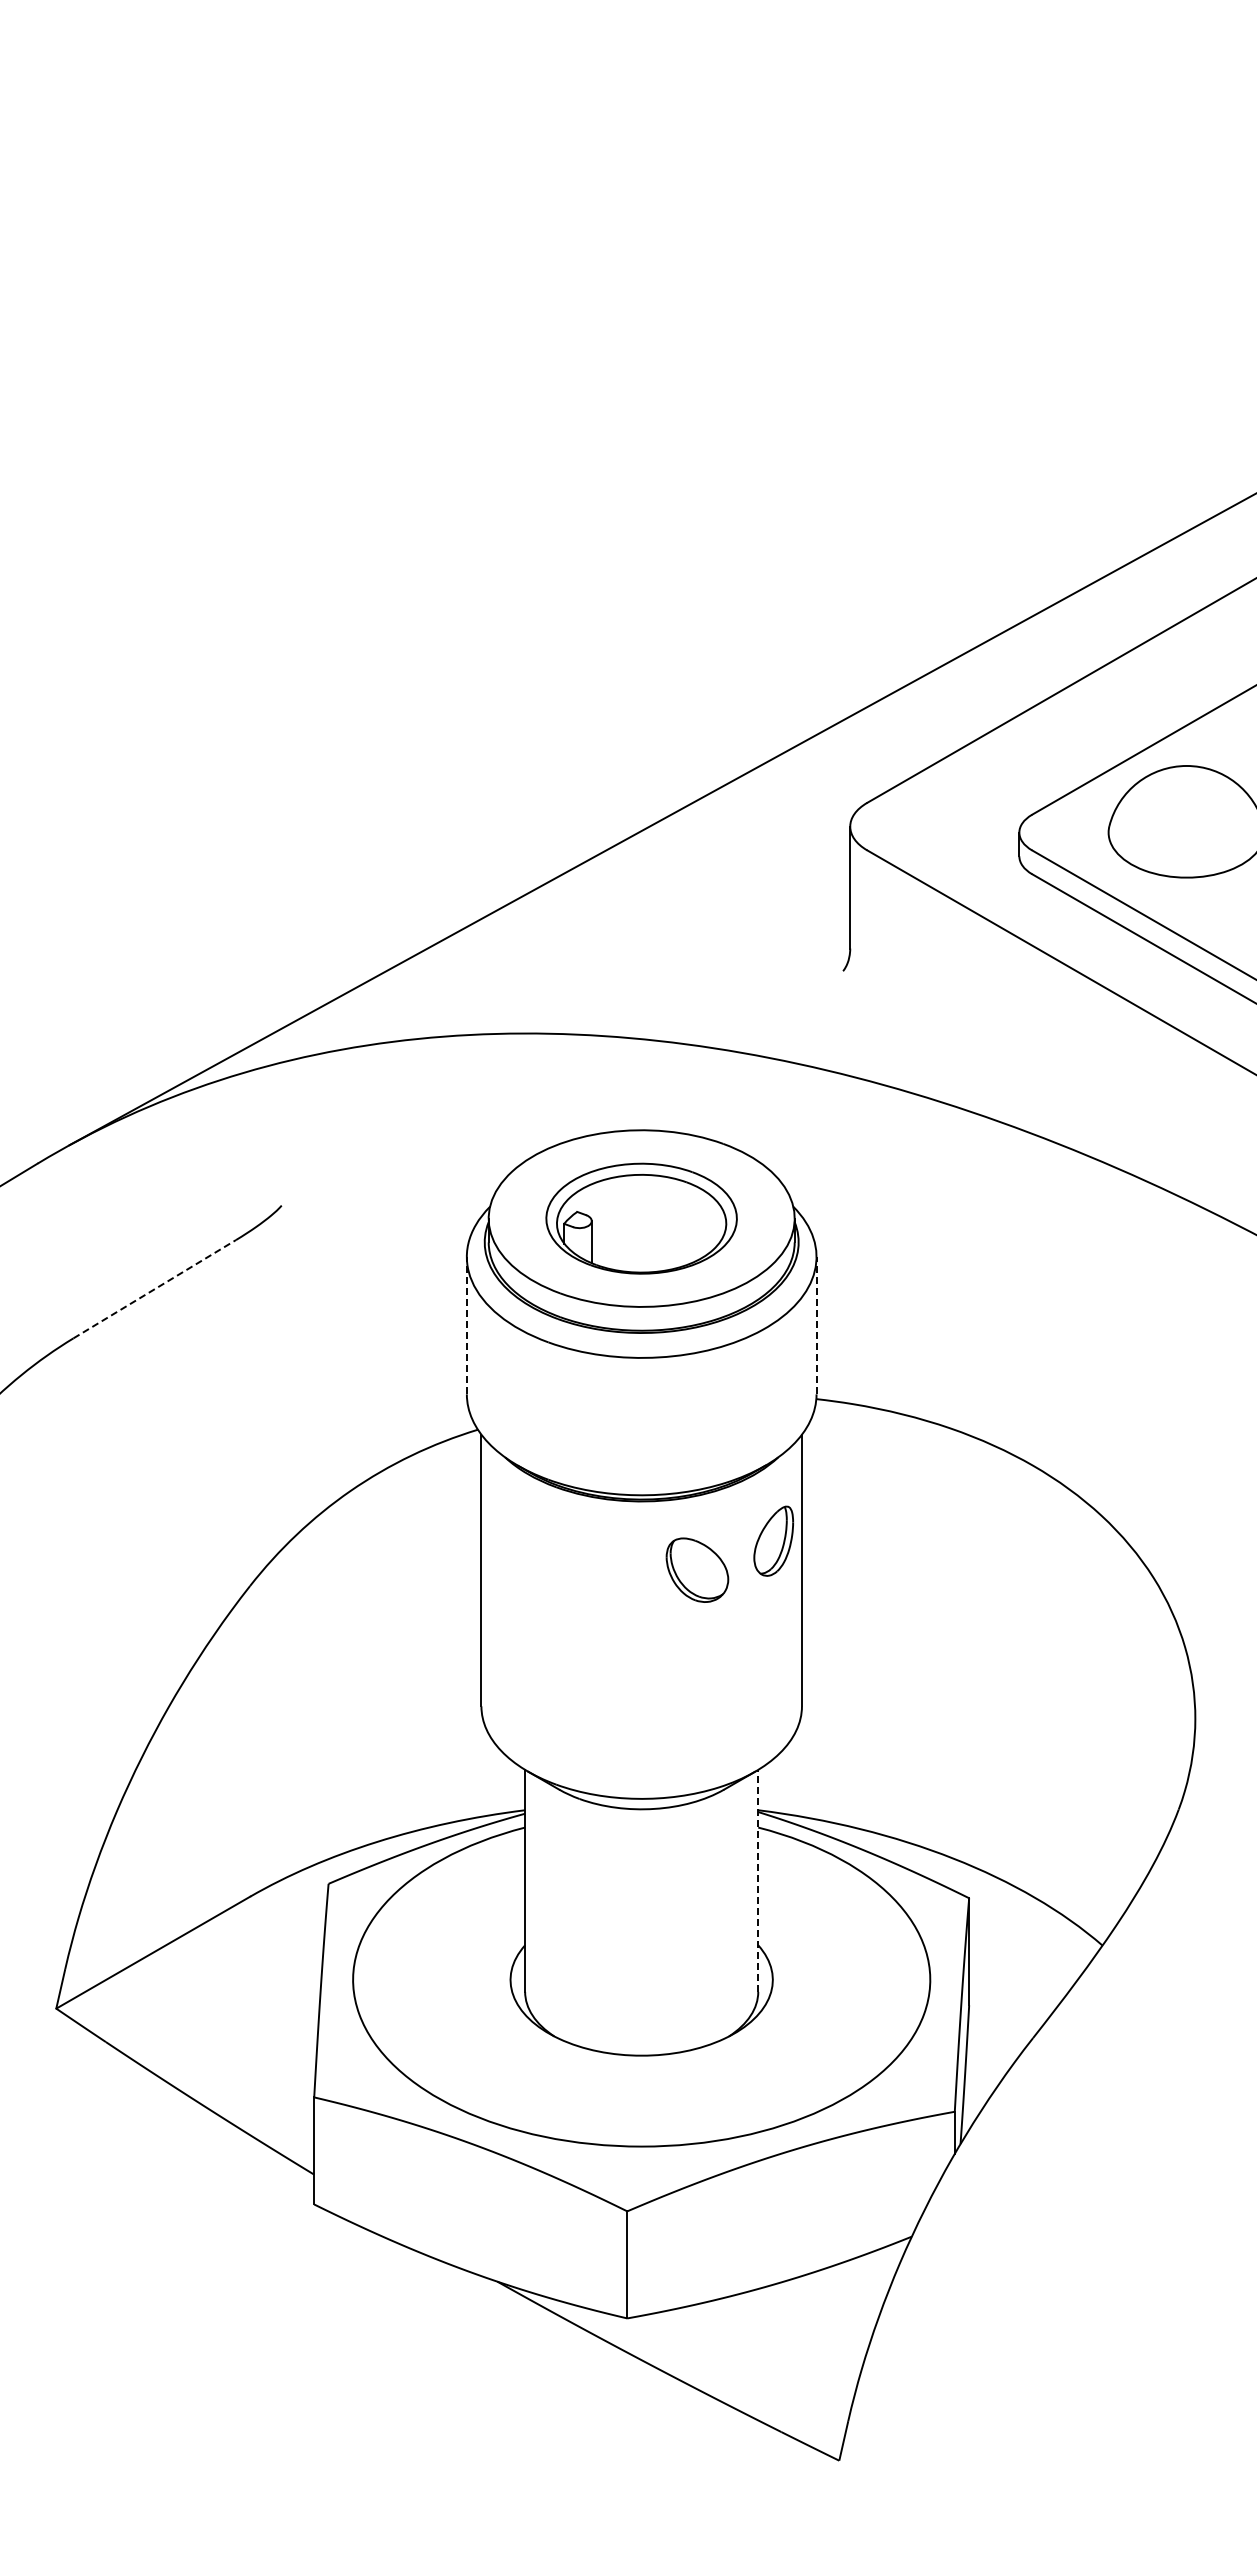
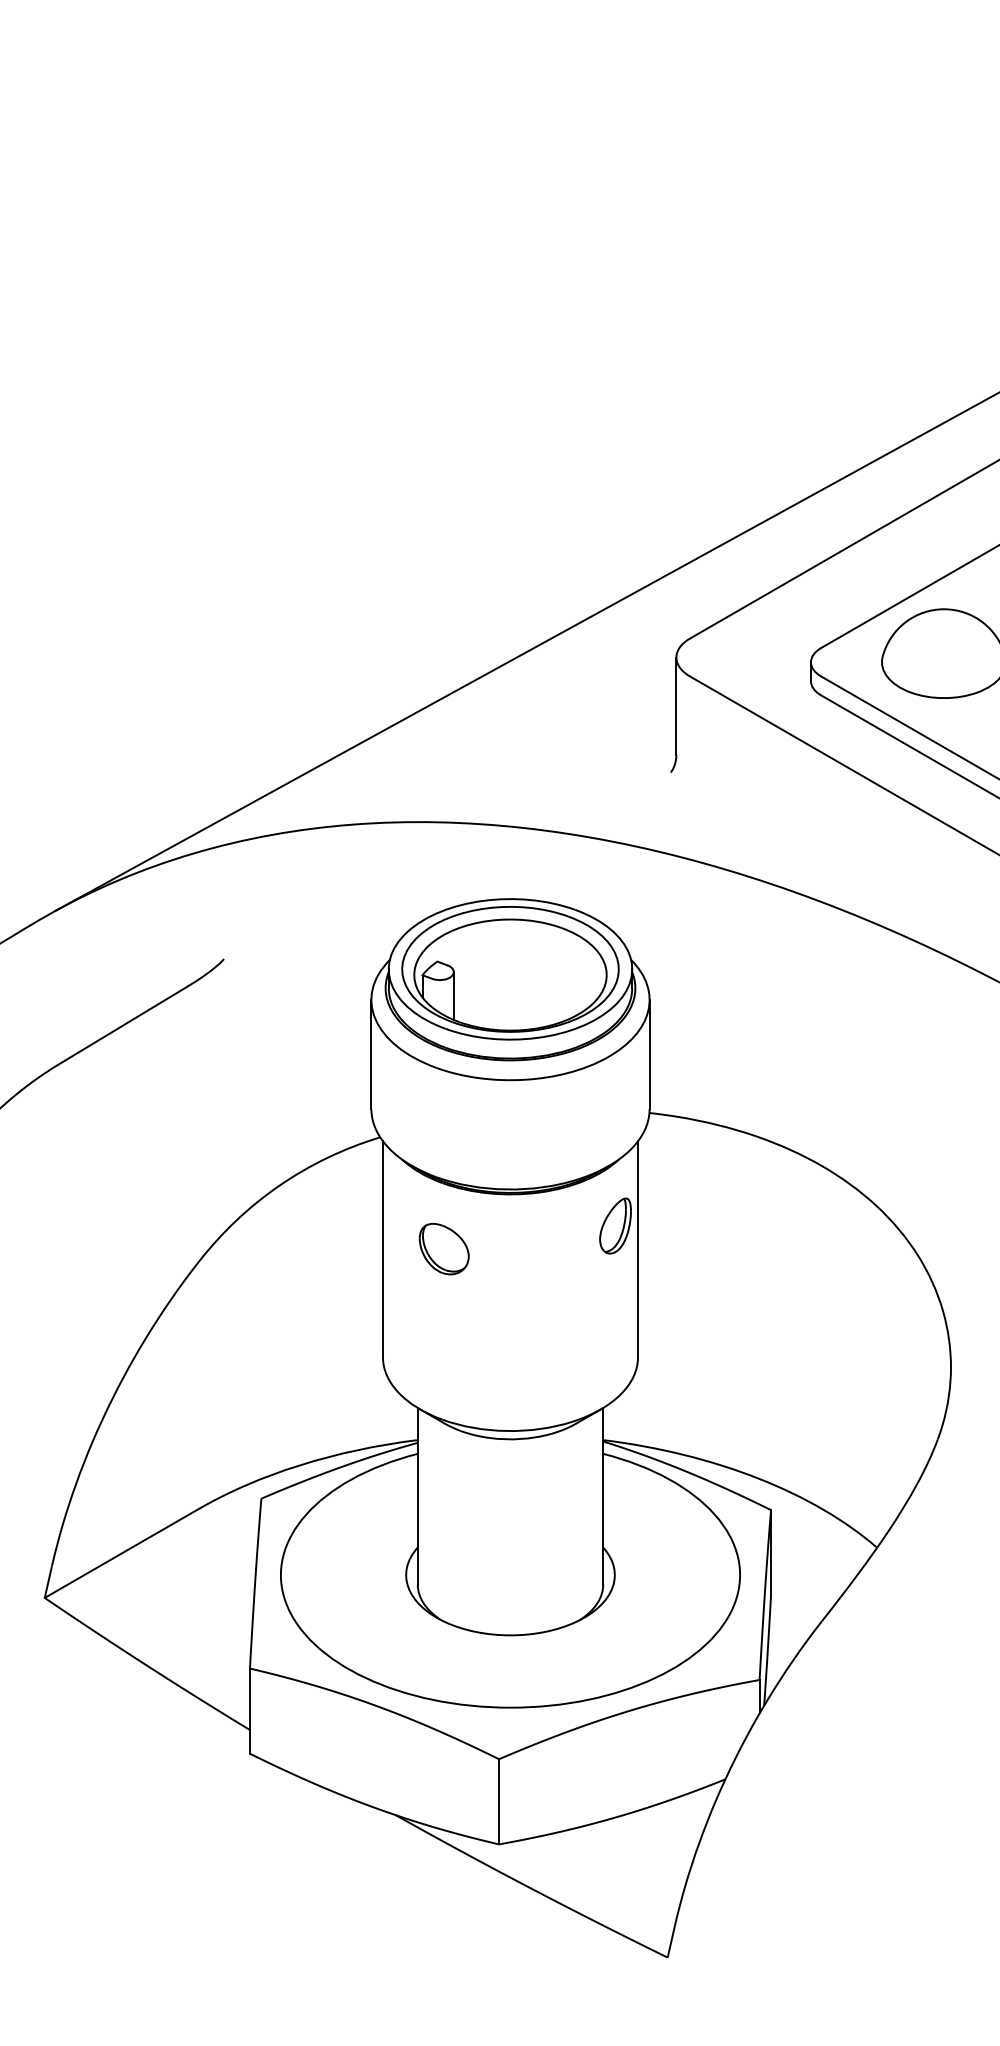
part: (641, 1218) -> (510, 969), size x1.43
line: (154, 1289) -> (122, 1025), dashed -> solid
line: (466, 1325) -> (371, 1054), dashed -> solid
line: (816, 1325) -> (649, 1054), dashed -> solid
part: (697, 1569) -> (444, 1248), moved
line: (758, 1880) -> (603, 1495), dashed -> solid

